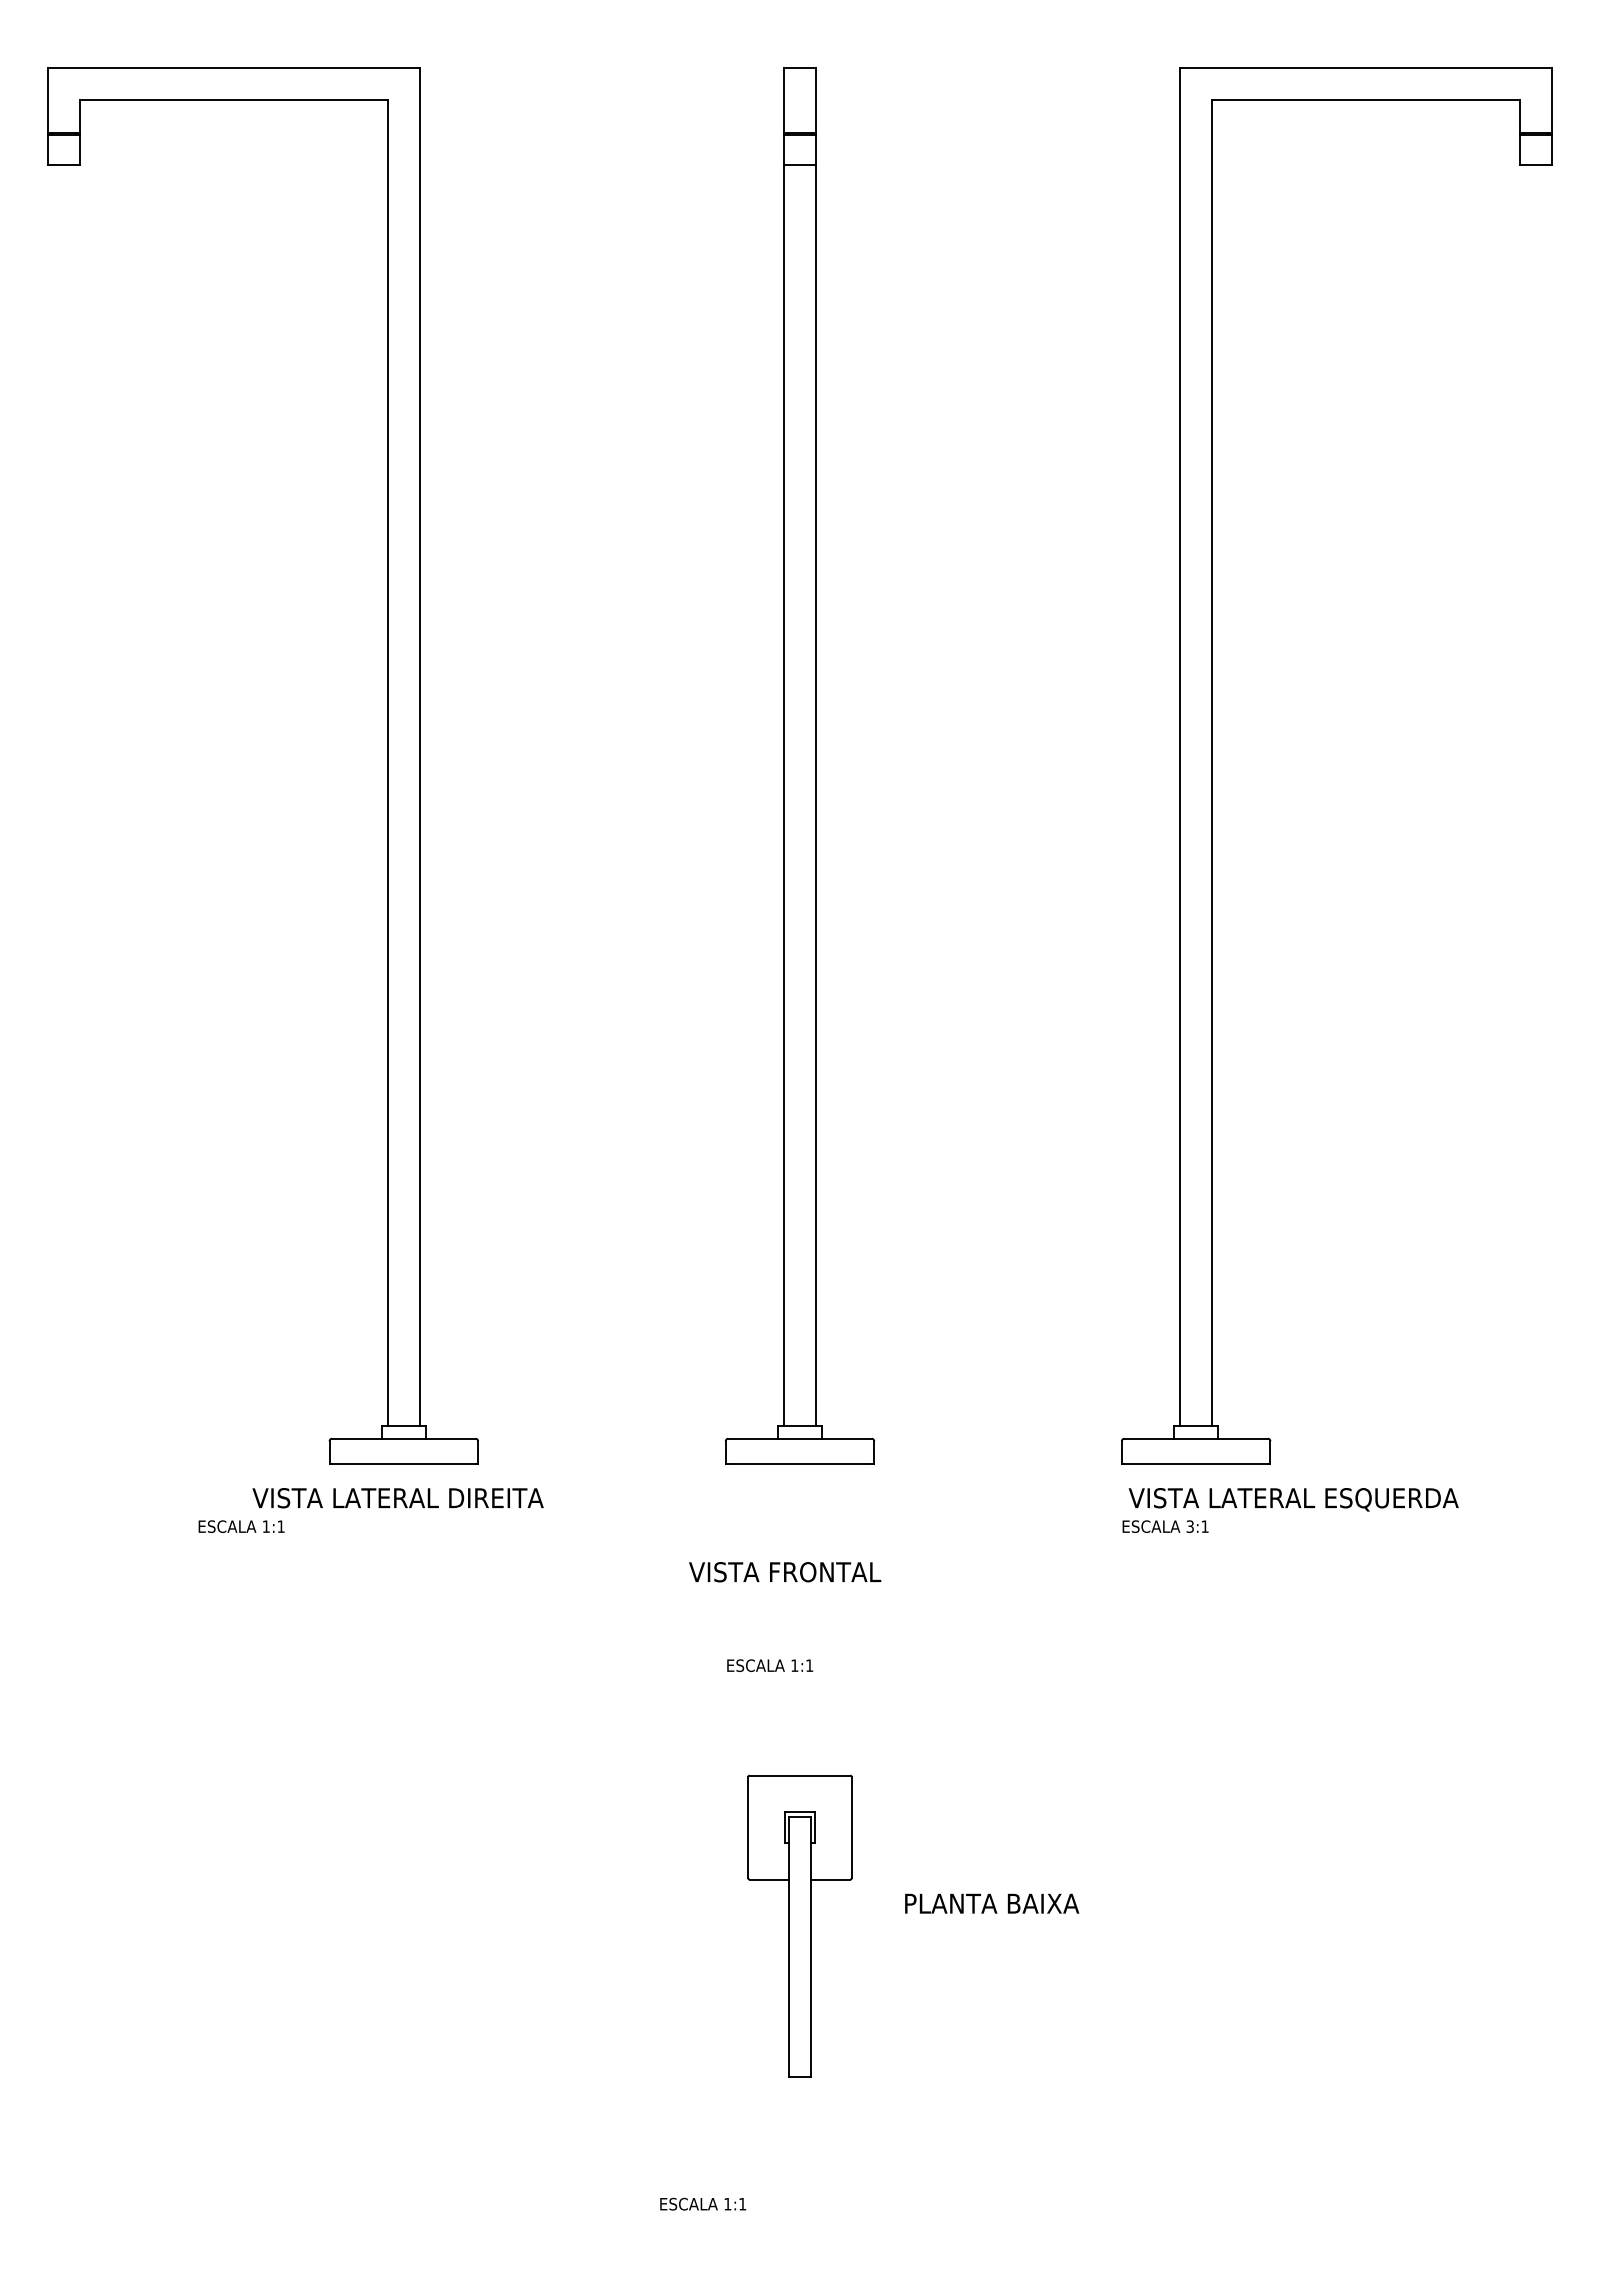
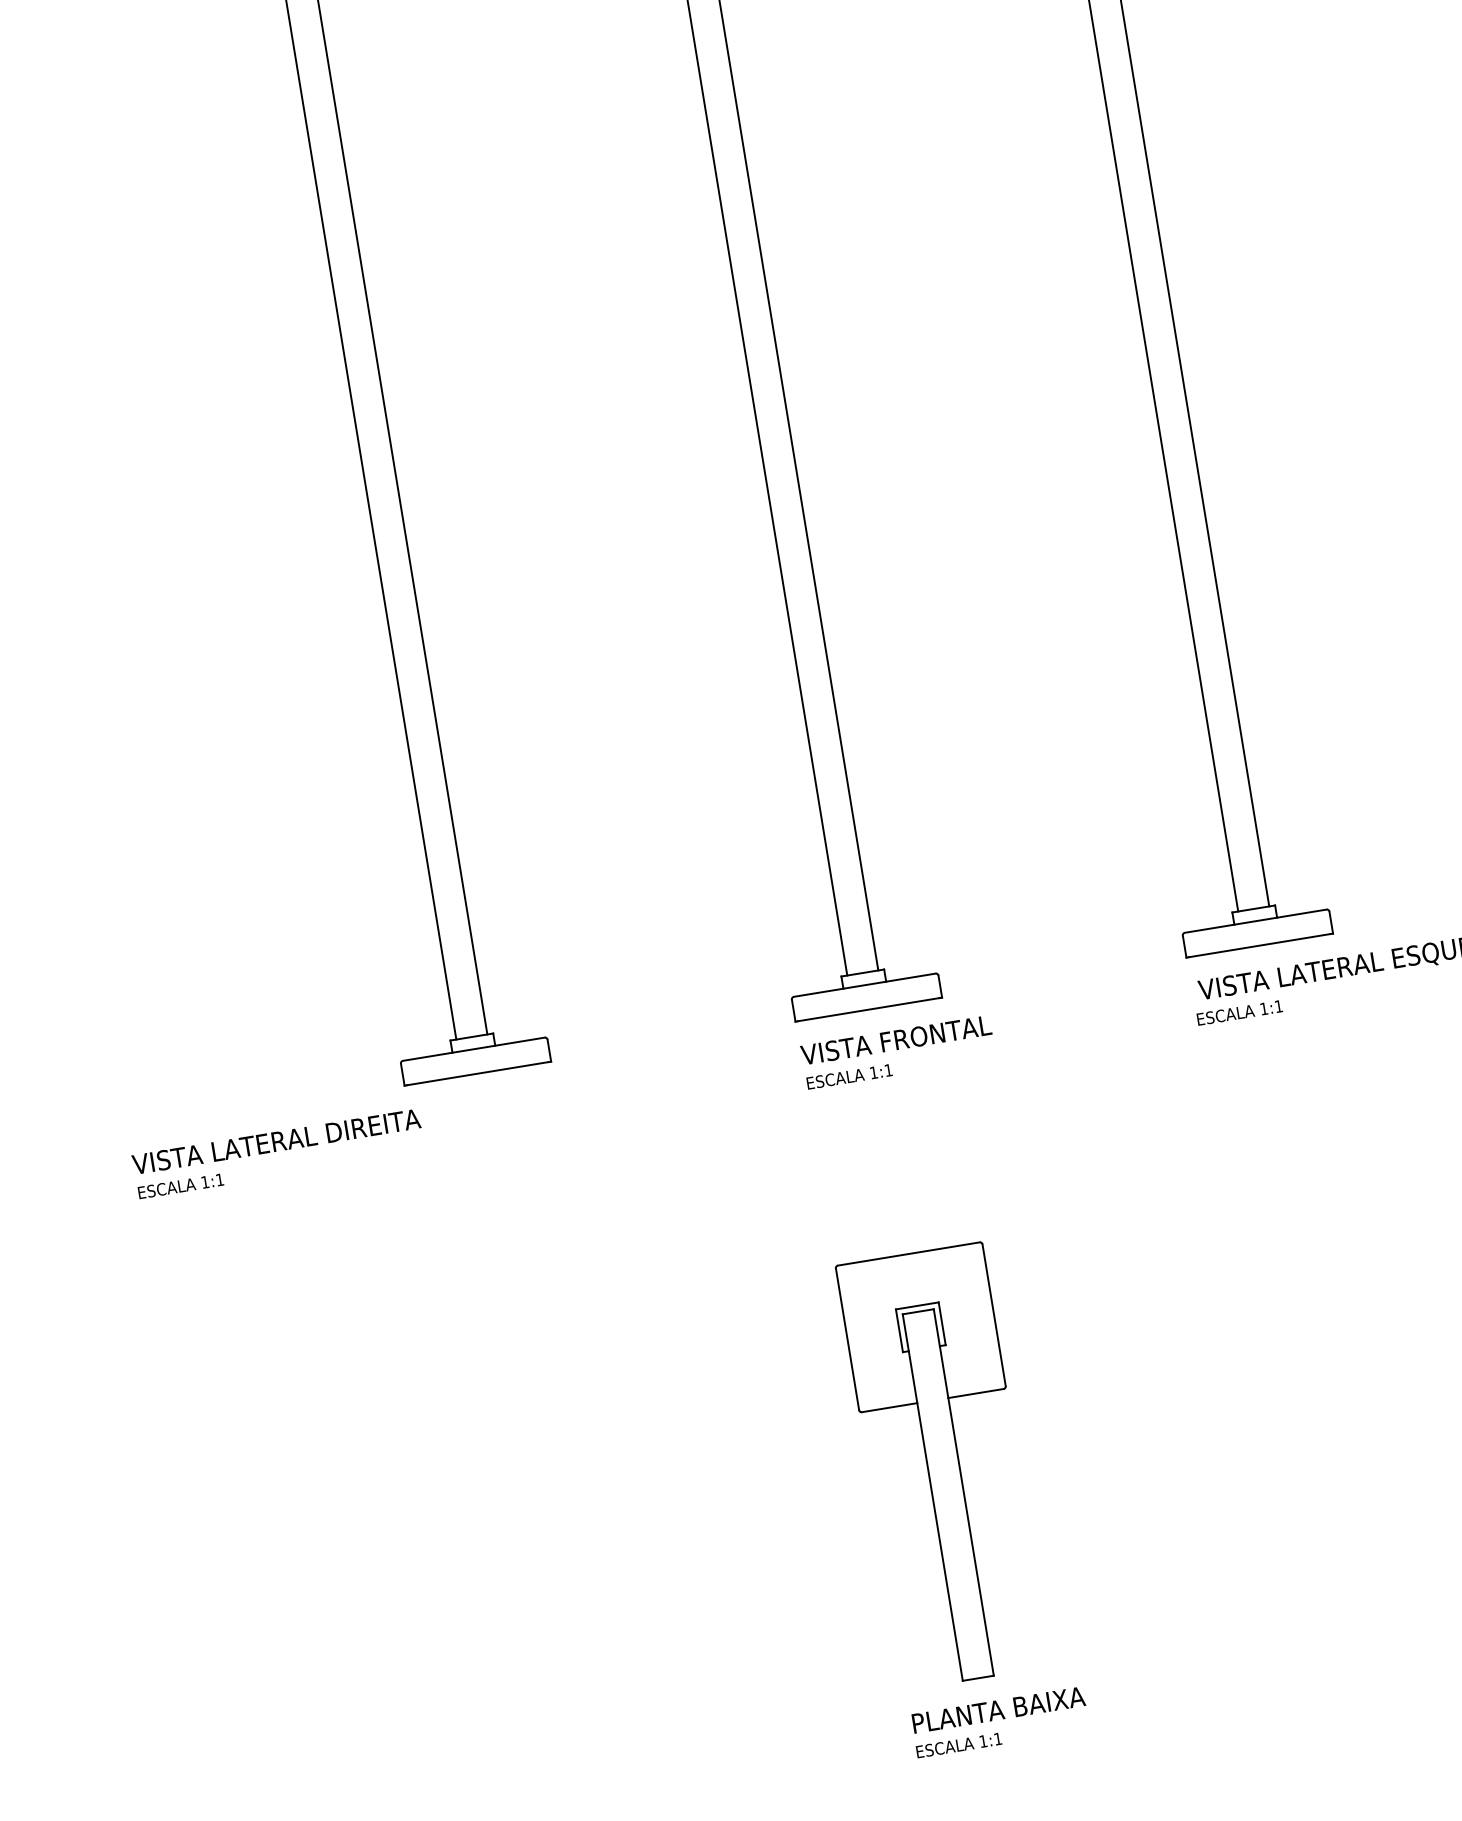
text: (397, 1498) -> (275, 1142), moved
text: (241, 1526) -> (180, 1186), moved
text: (1189, 1526) -> (1263, 1008), 3:1 -> 1:1
text: (785, 1572) -> (896, 1040), moved
text: (770, 1665) -> (849, 1076), moved
text: (992, 1903) -> (999, 1709), moved
part: (799, 1925) -> (942, 1465), size x1.43
text: (703, 2203) -> (959, 1744), moved

